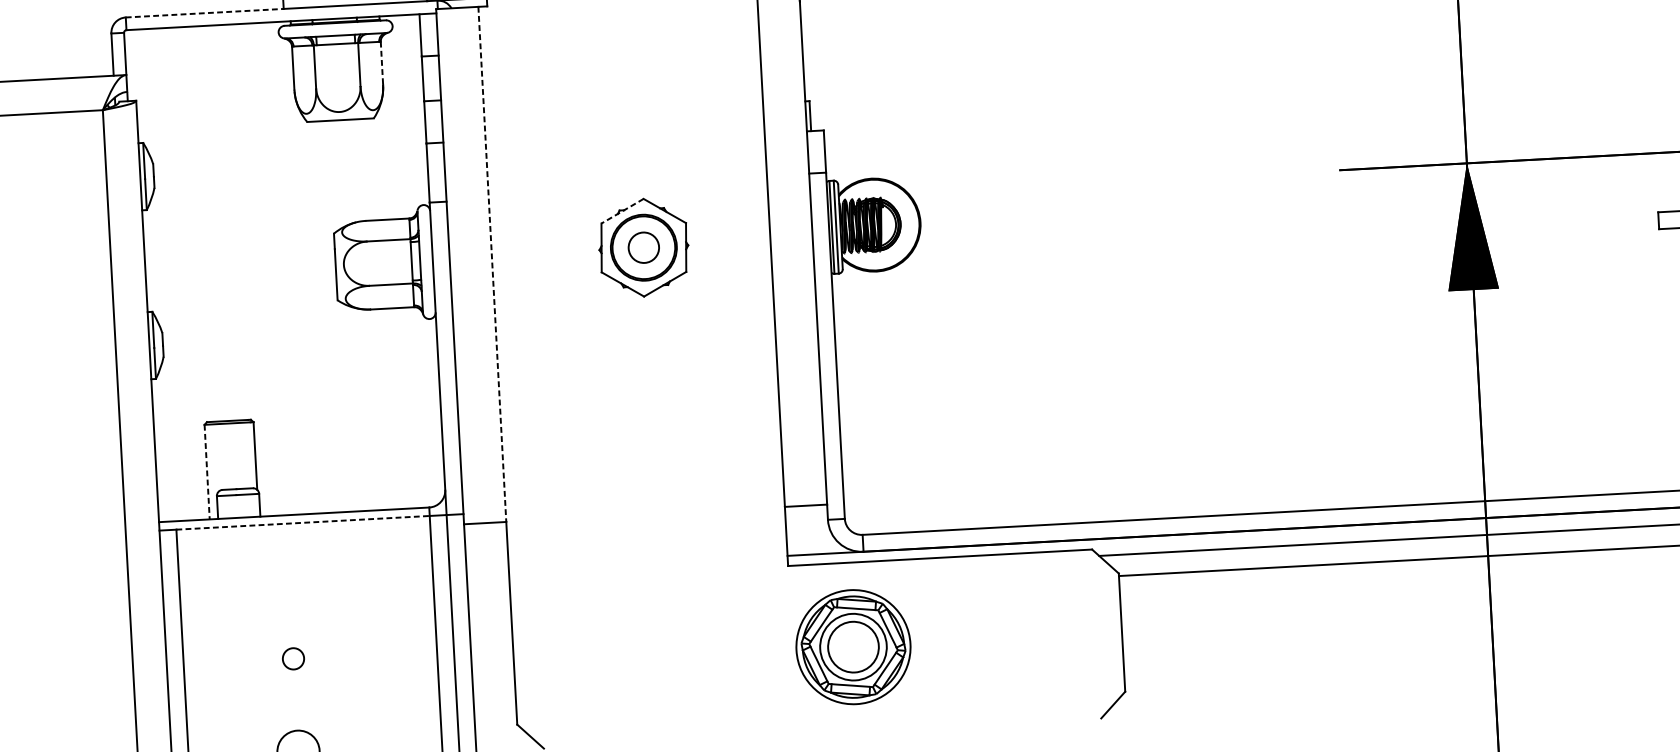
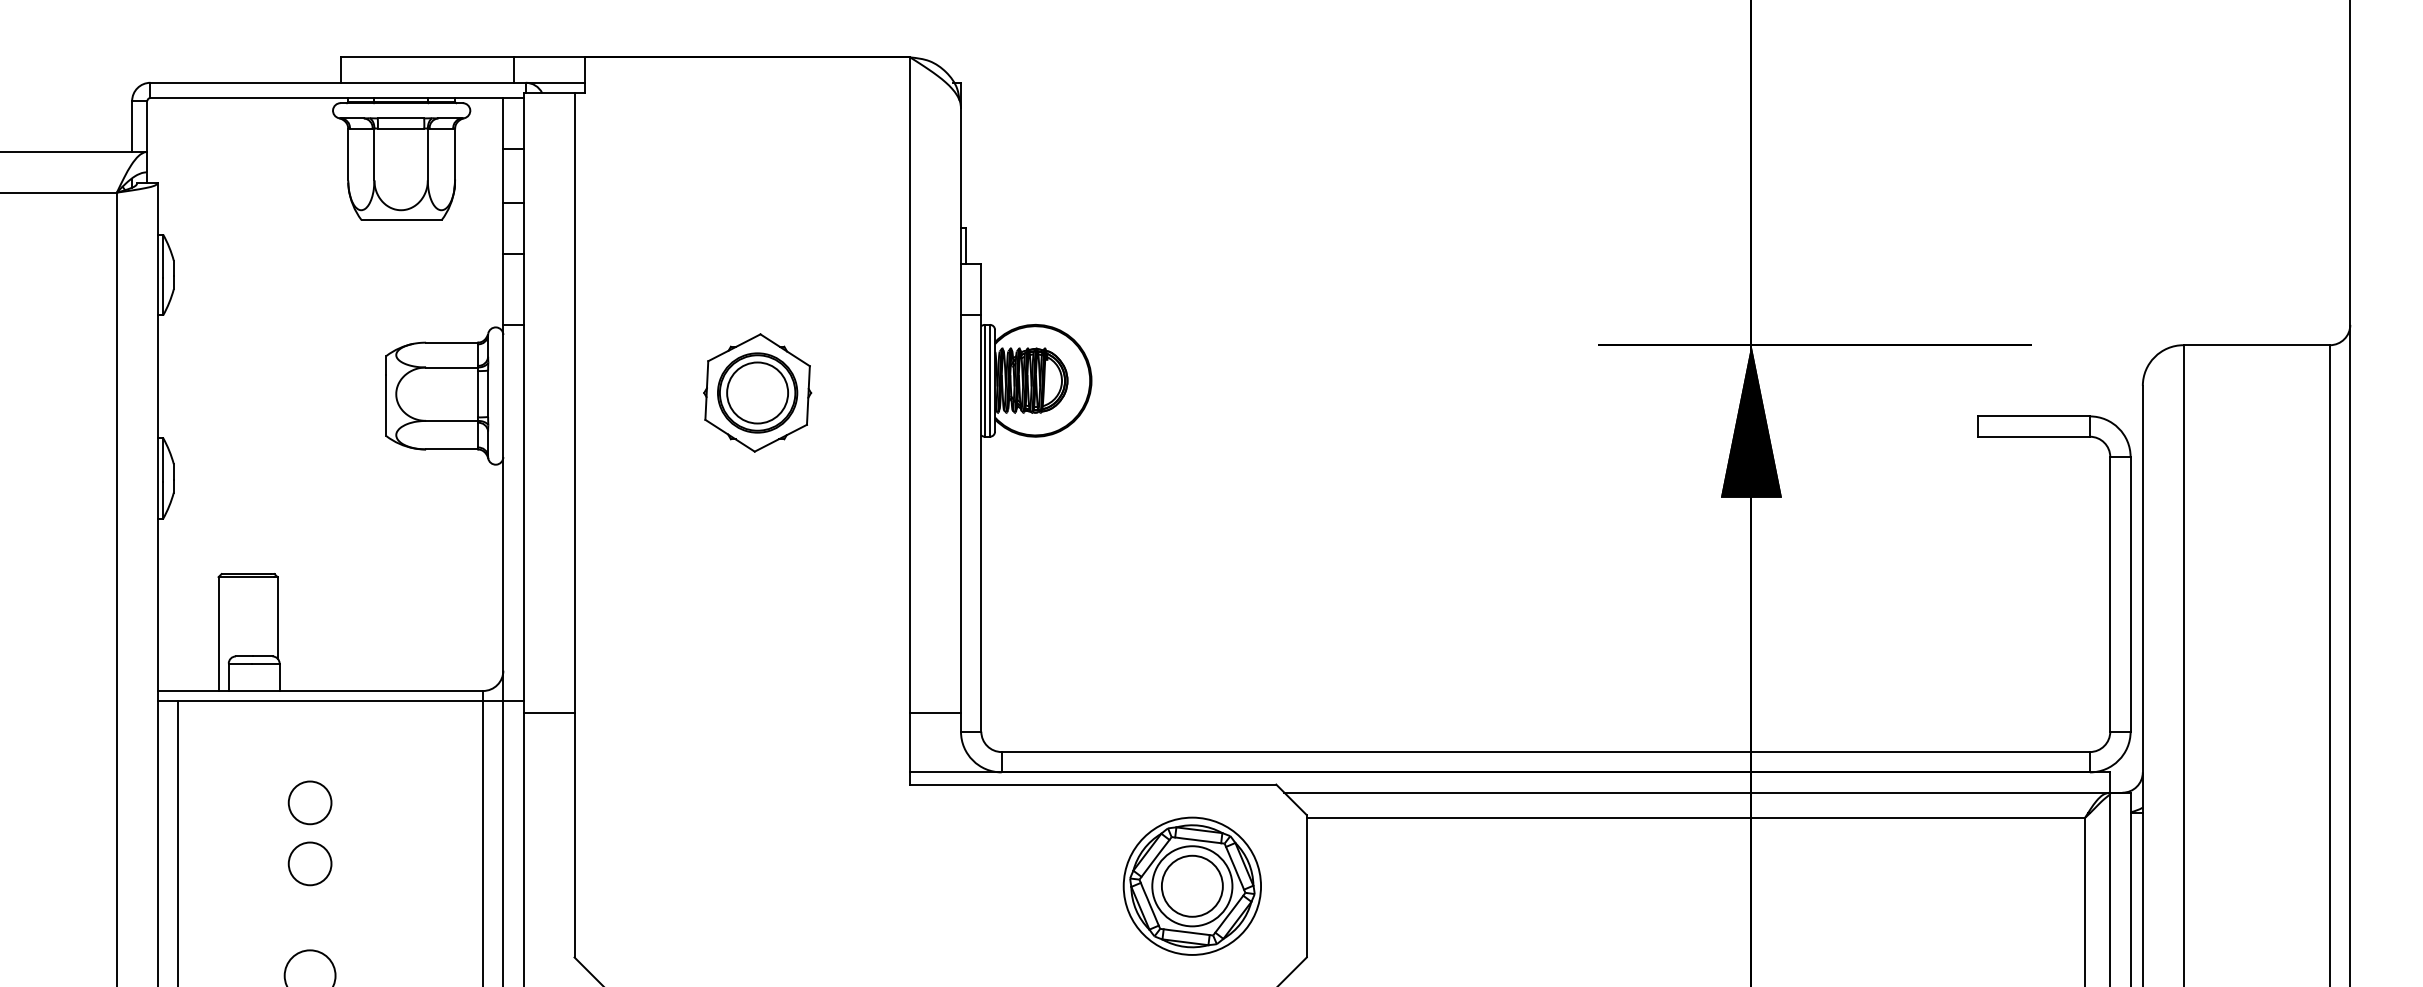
line: (205, 12) -> (246, 82), dashed -> solid
line: (382, 63) -> (455, 154), dashed -> solid
line: (621, 211) -> (733, 348), dashed -> solid
circle: (643, 247) -> (757, 392), size x1.67
line: (492, 264) -> (574, 403), dashed -> solid
line: (207, 472) -> (218, 634), dashed -> solid
line: (303, 523) -> (330, 701), dashed -> solid
circle: (290, 607) -> (309, 802), added
part: (852, 646) -> (1191, 885), moved
circle: (292, 658) -> (309, 863), size x1.67

